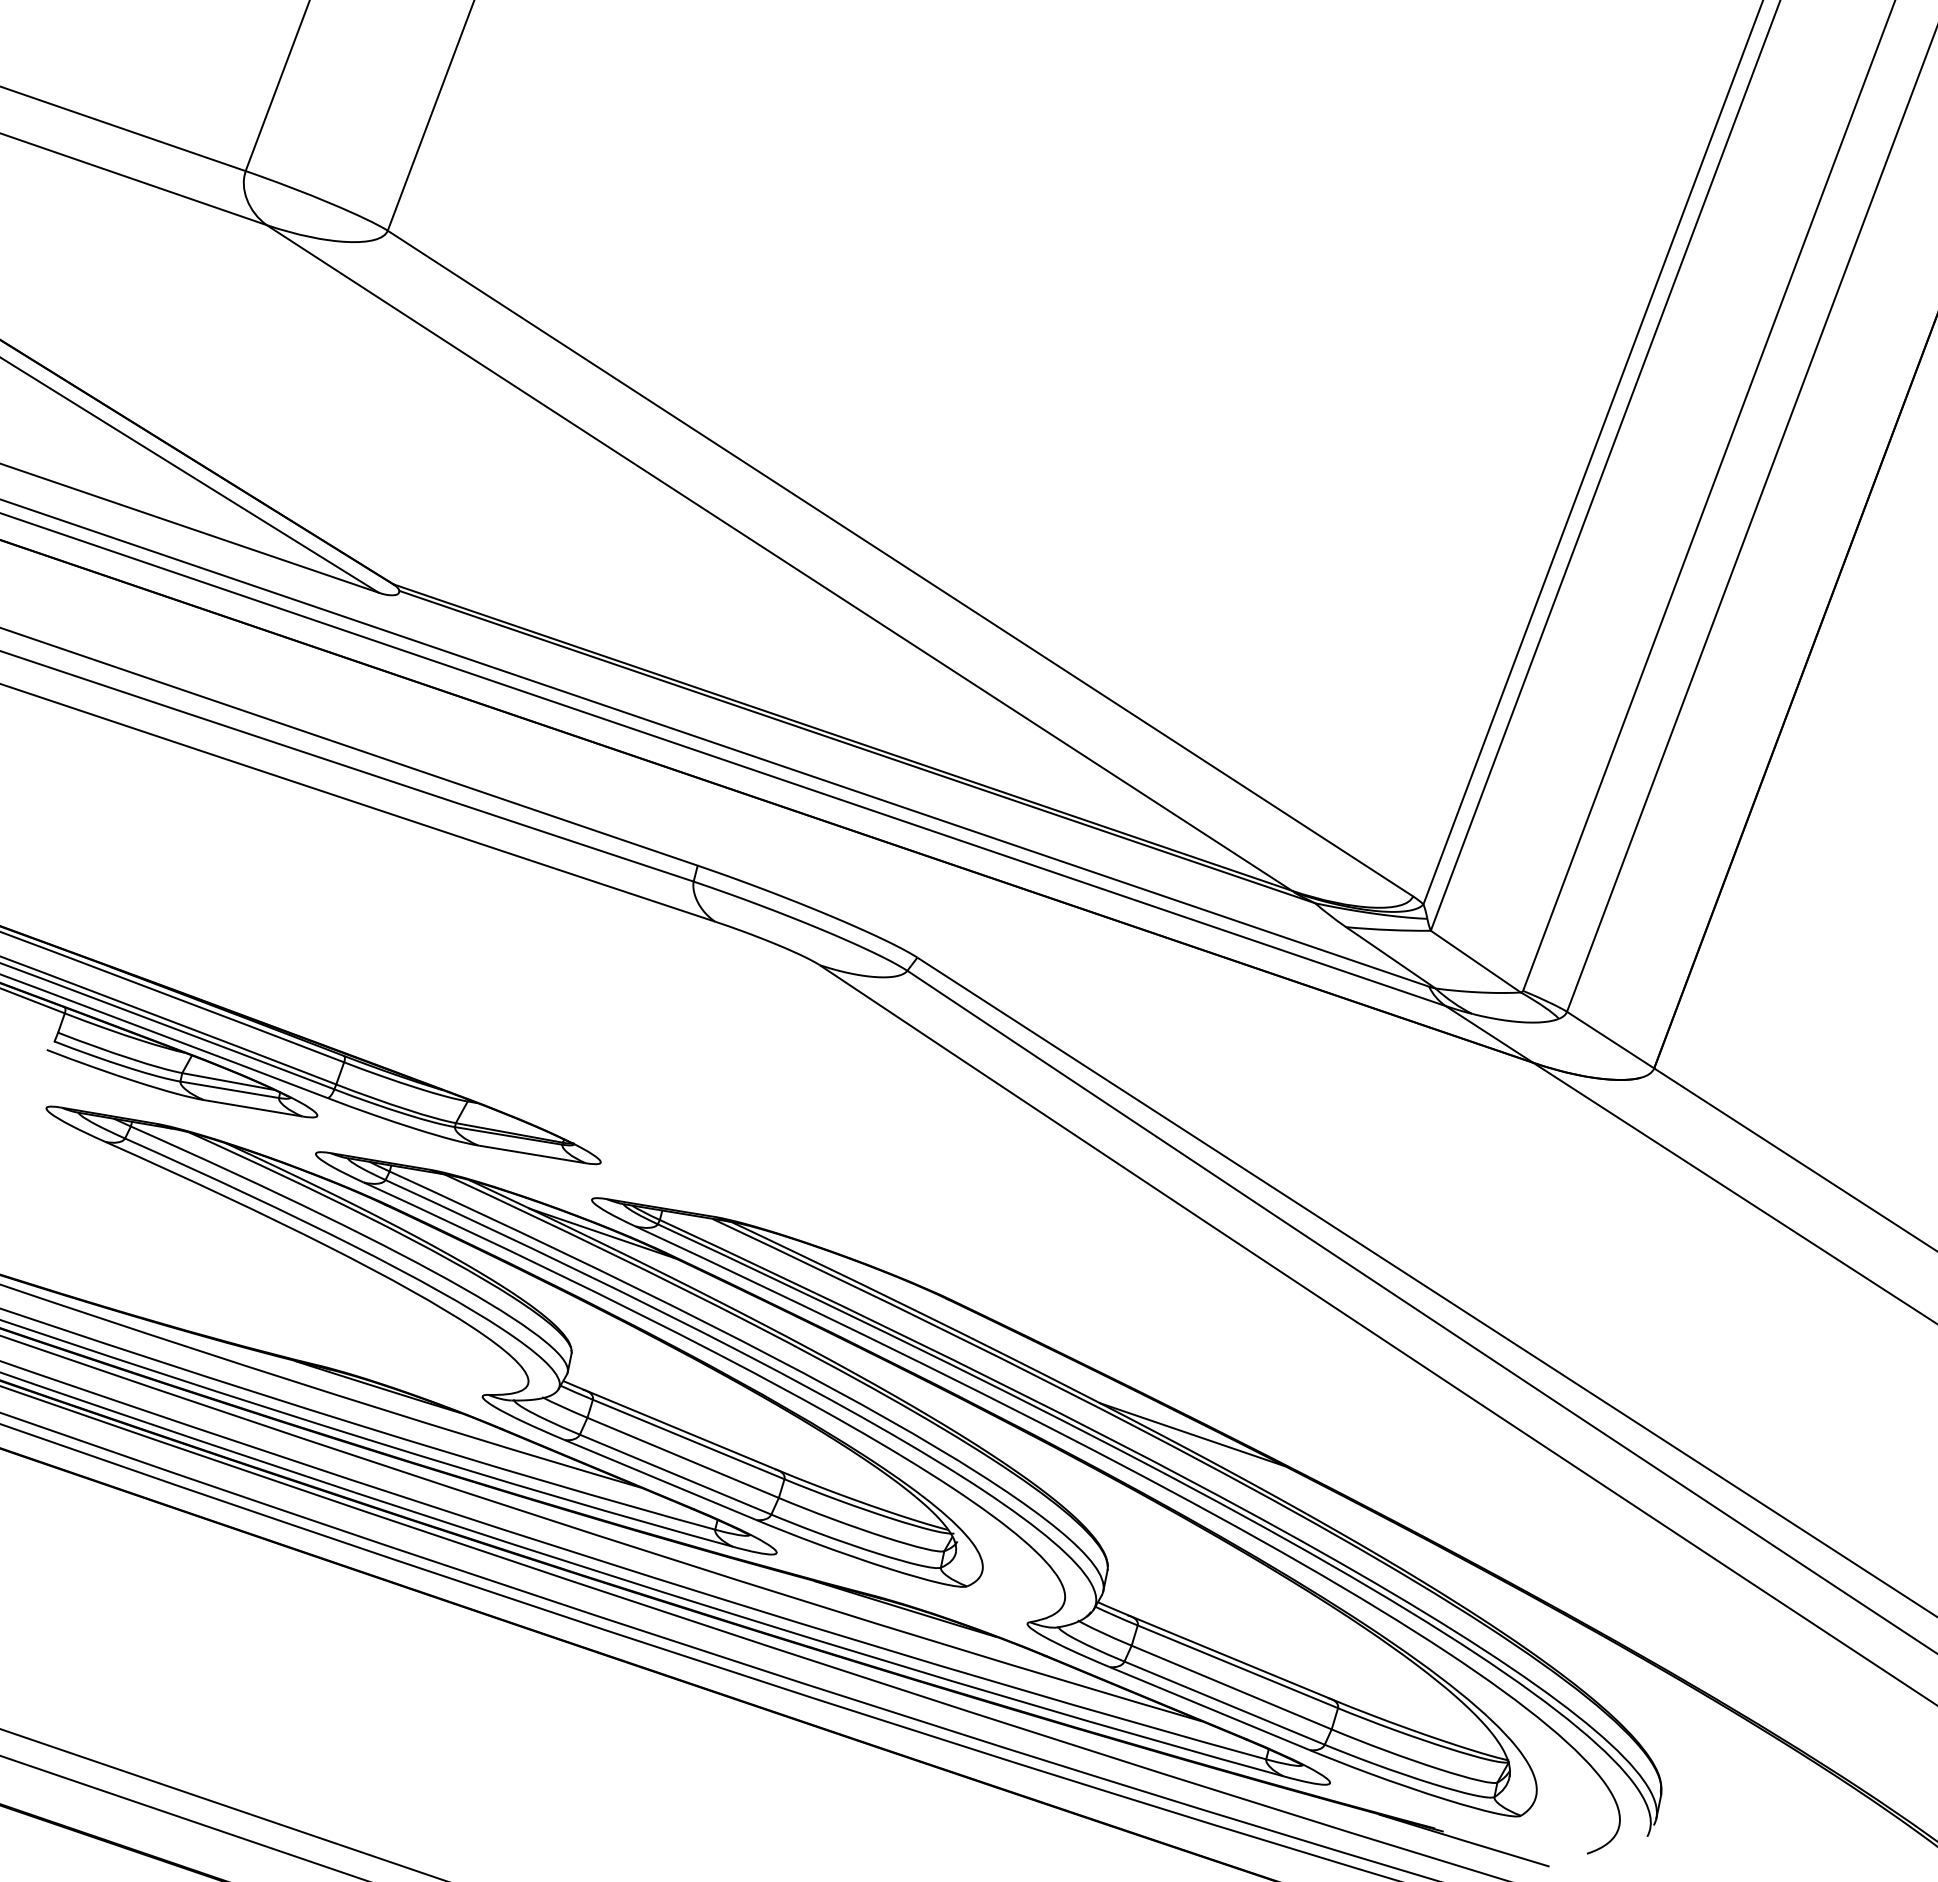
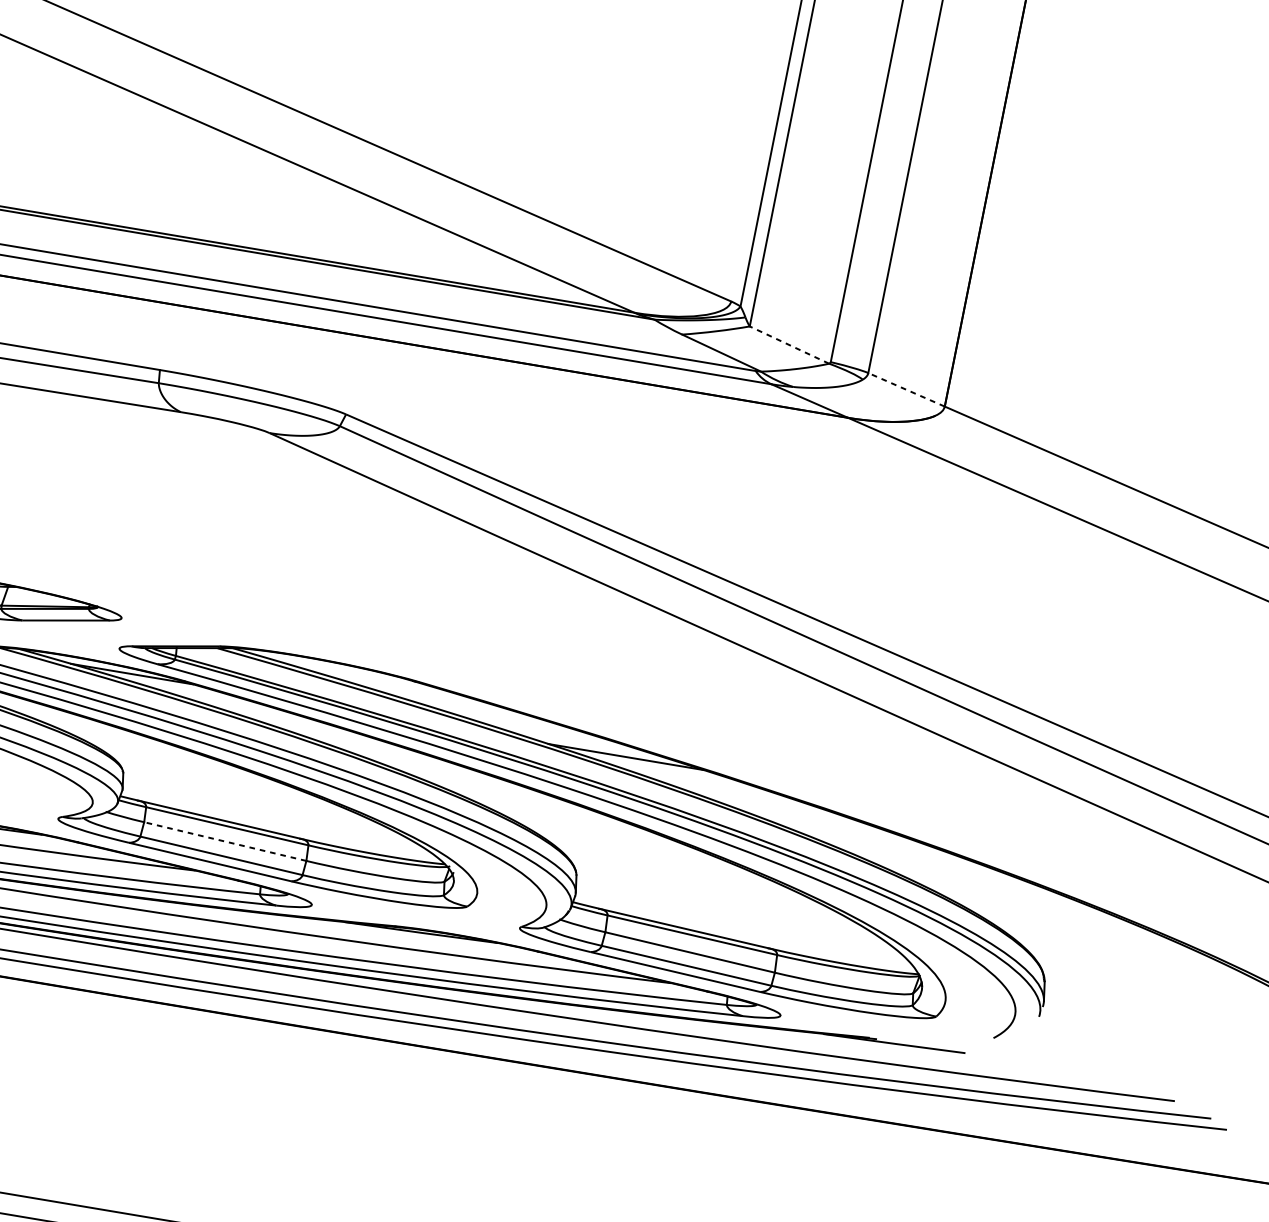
line: (1475, 961) -> (789, 345), solid -> dashed
line: (1610, 1040) -> (906, 390), solid -> dashed
line: (683, 1457) -> (225, 841), solid -> dashed

